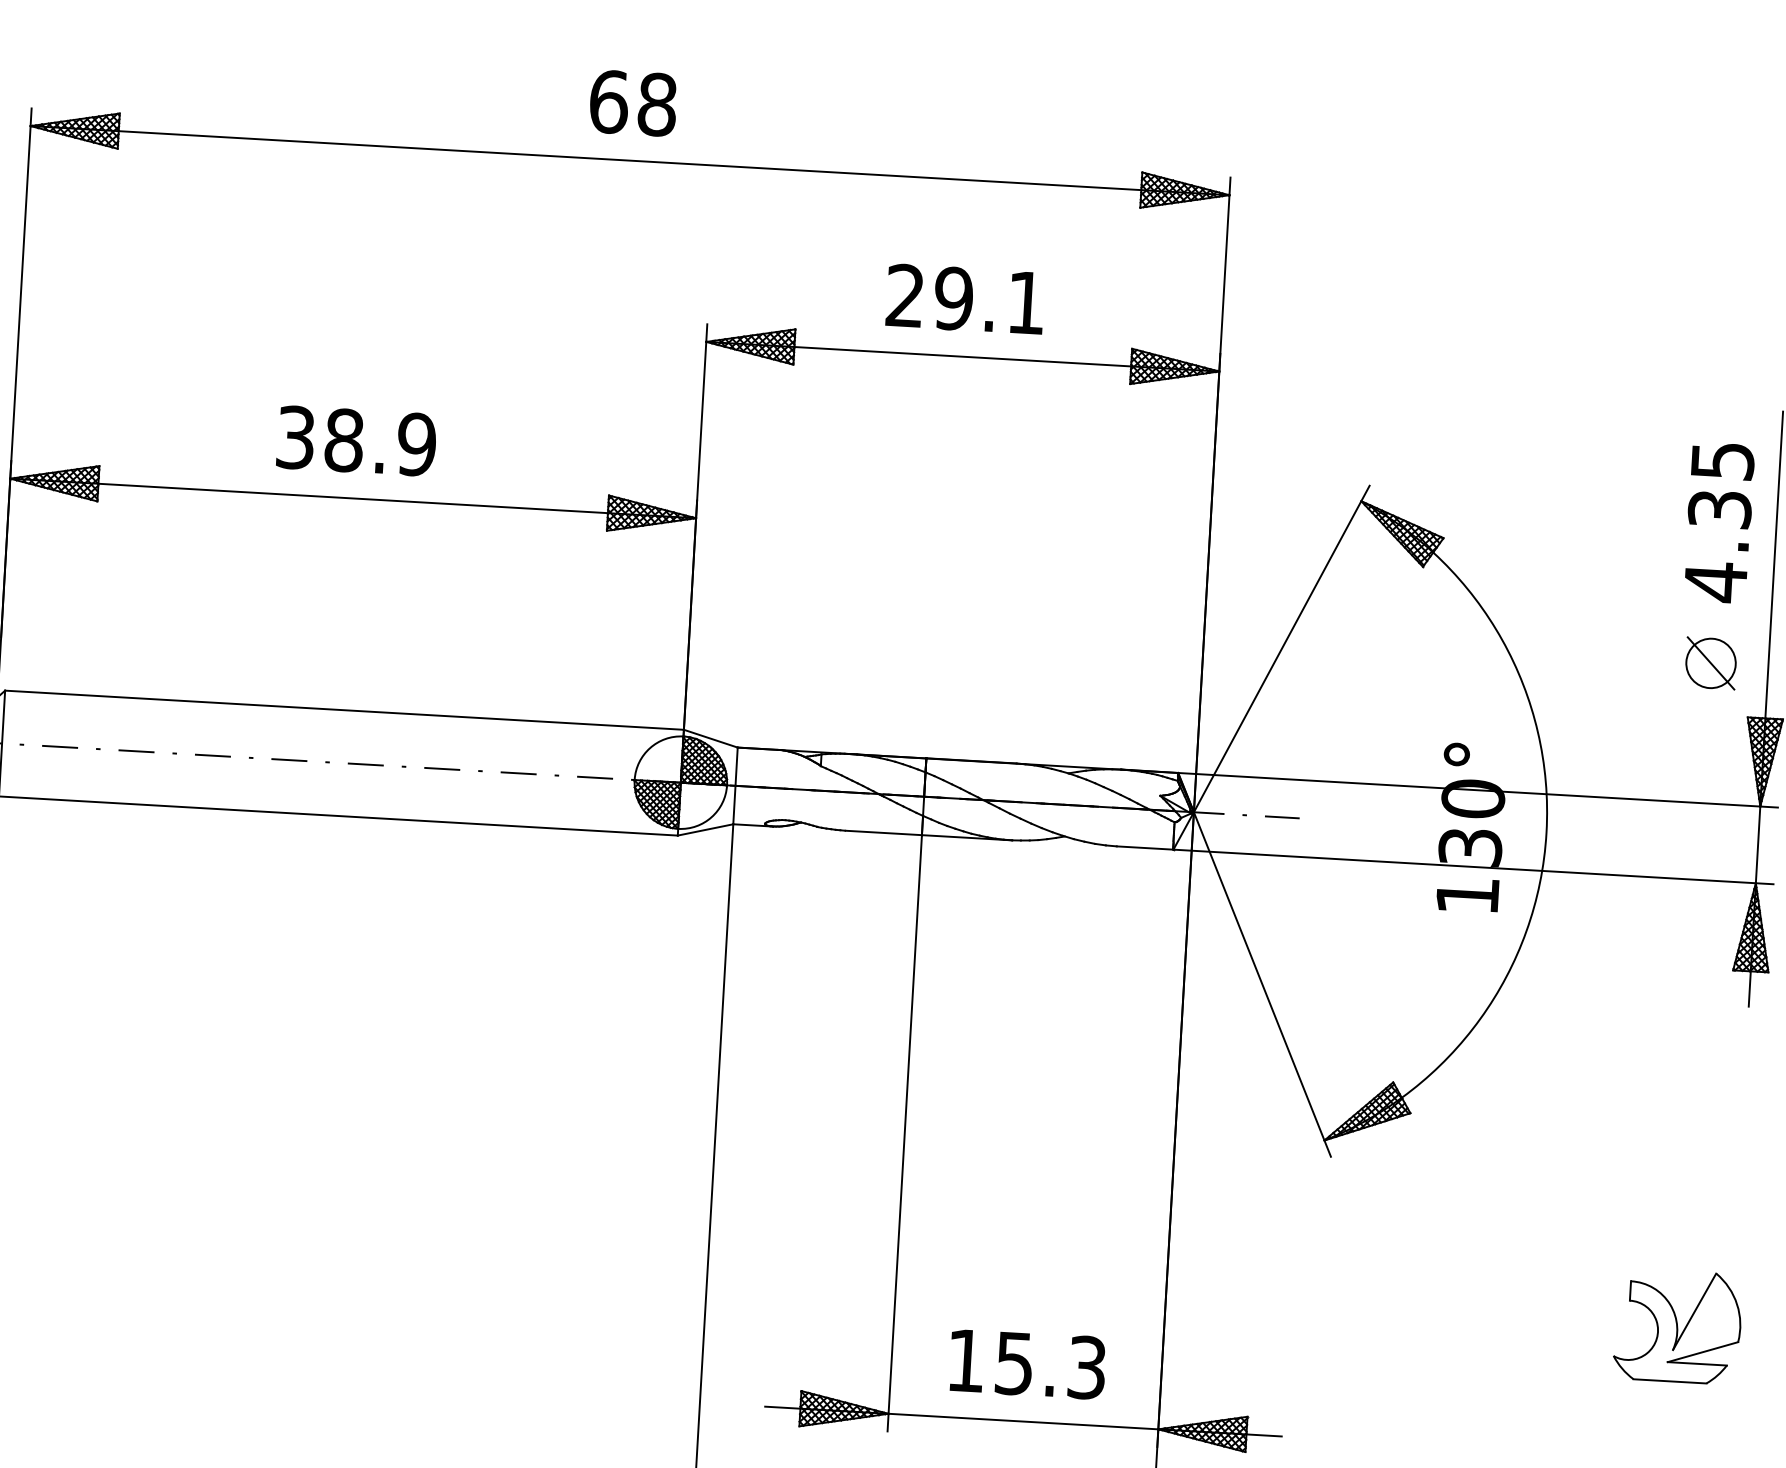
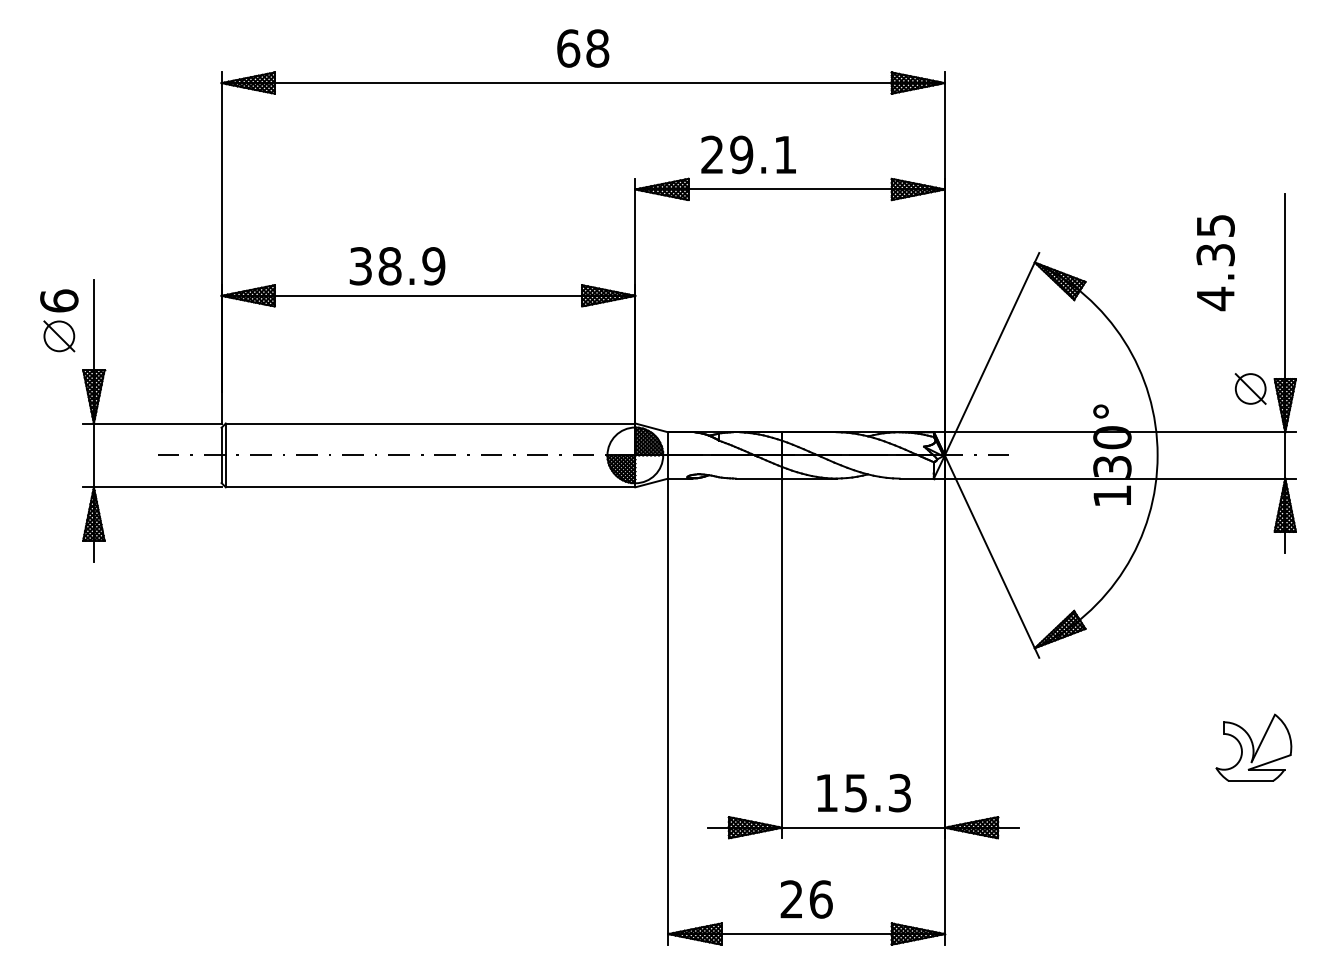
text: (965, 298) -> (748, 154), moved
text: (356, 441) -> (397, 266), moved
text: (1718, 523) -> (1215, 263), moved
part: (1710, 662) -> (1250, 388), moved

